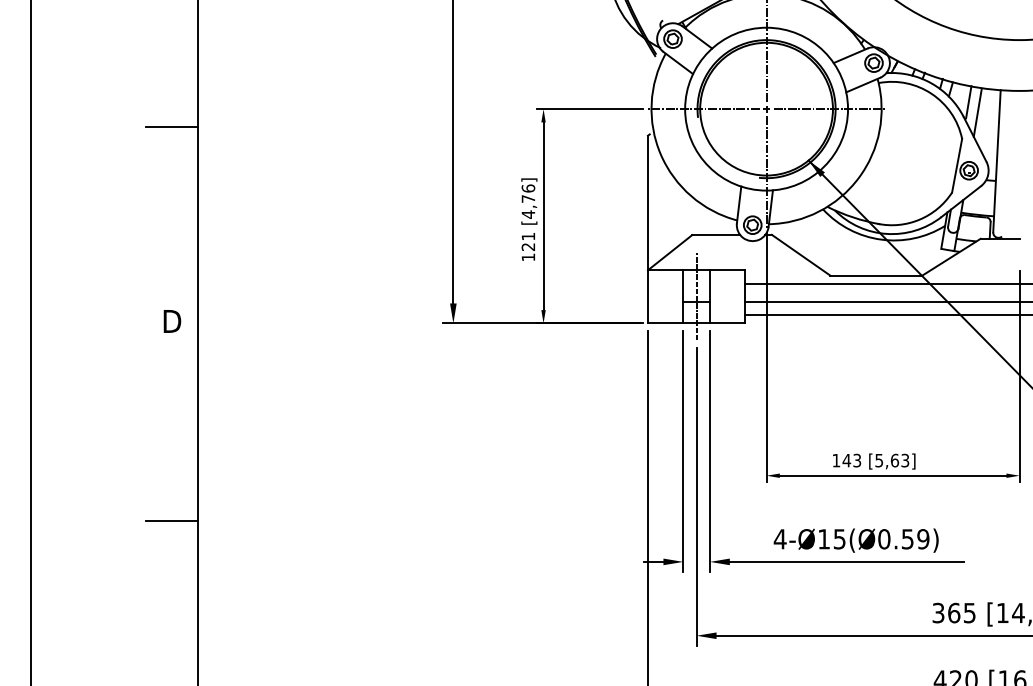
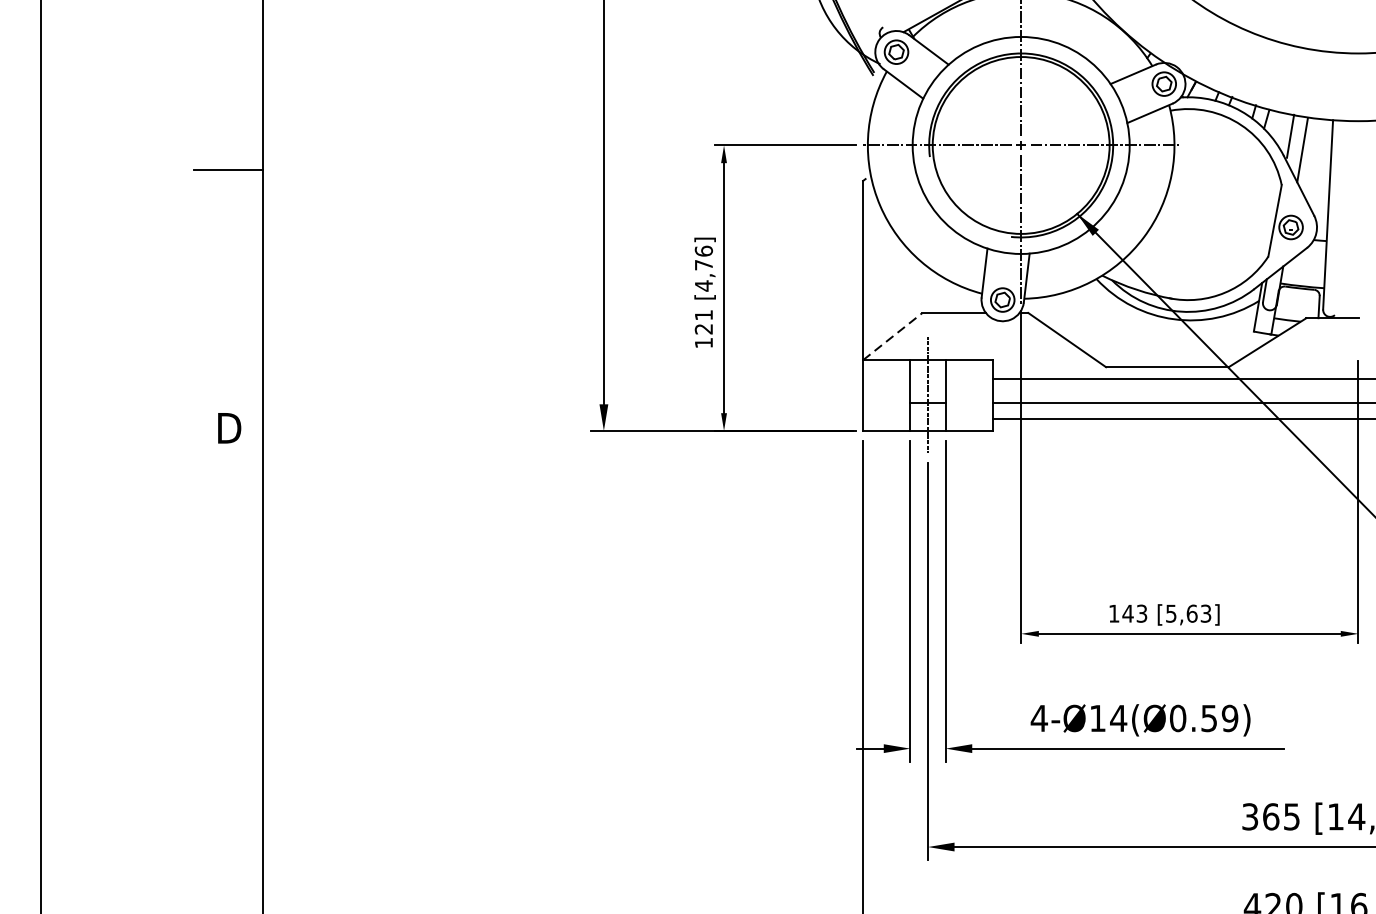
line: (670, 252) -> (893, 336), solid -> dashed
line: (171, 521) -> (228, 694), removed
text: (839, 539) -> (1118, 718), 4-Ø15(Ø0.59) -> 4-Ø14(Ø0.59)

